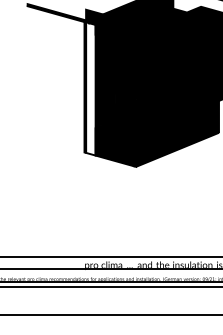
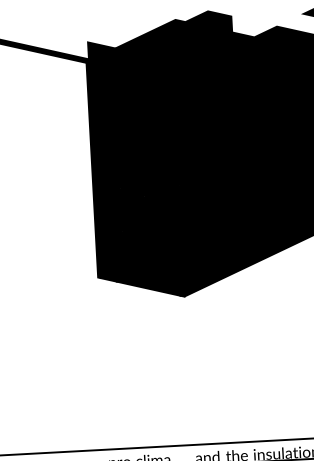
fill: (90, 88) -> (102, 171), added

